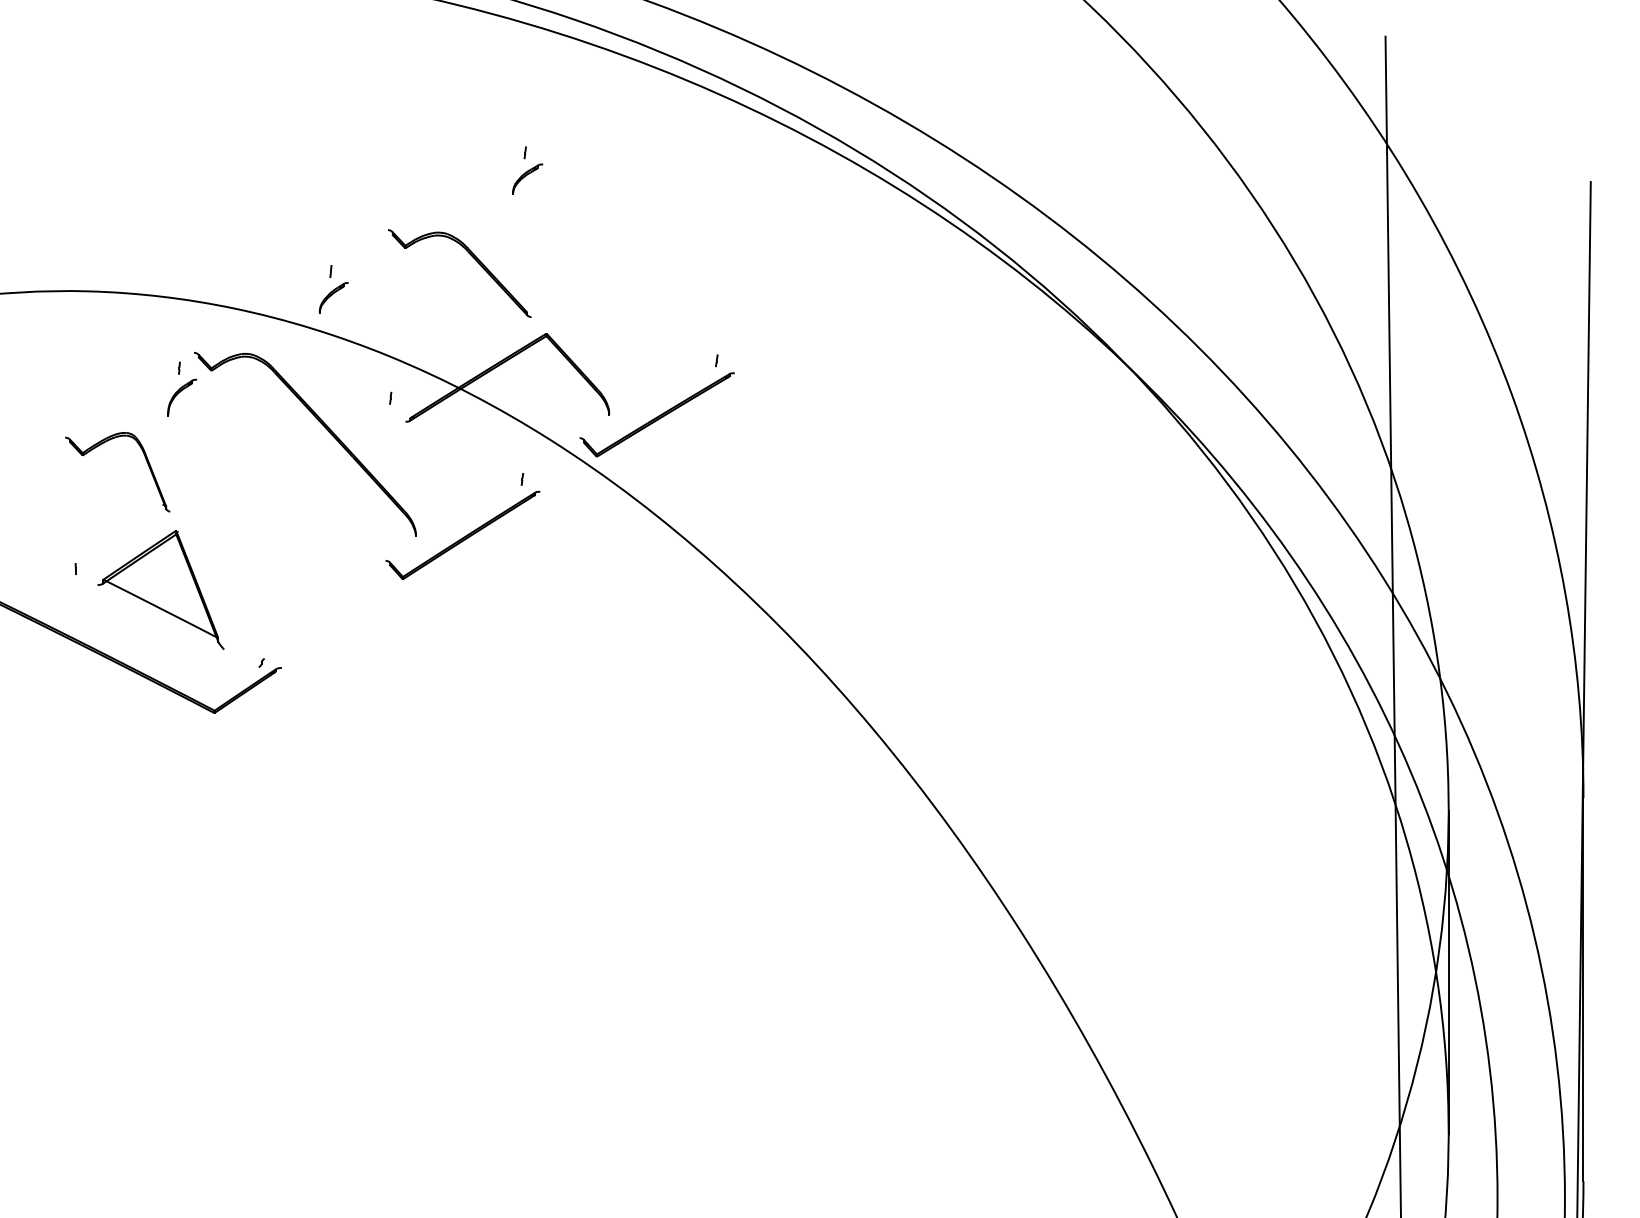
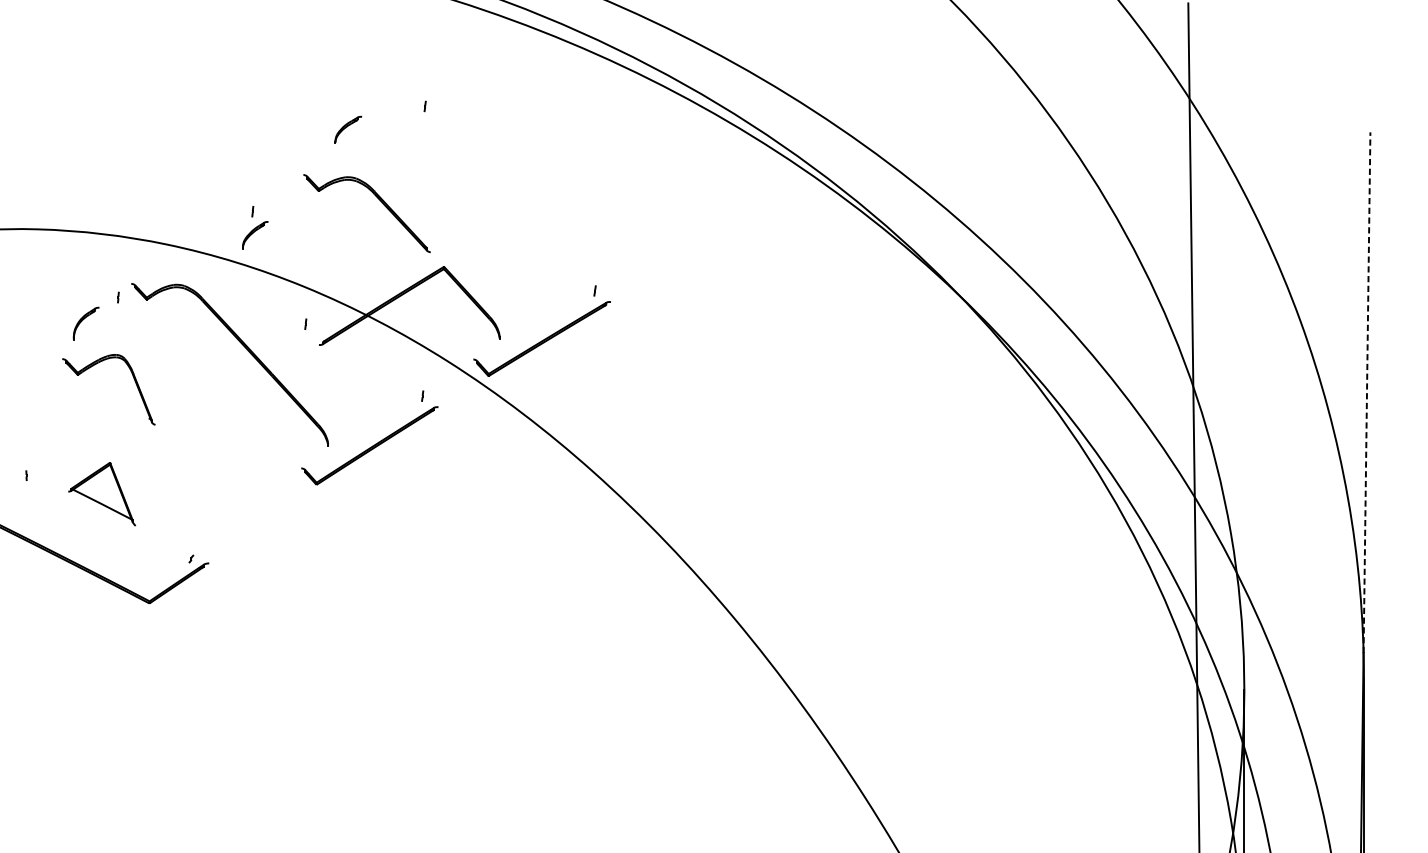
part: (527, 178) -> (348, 129), moved
part: (182, 397) -> (86, 323), moved
part: (146, 462) -> (134, 381), moved
line: (1586, 475) -> (1366, 392), solid -> dashed
part: (160, 589) -> (101, 493), size x0.6

